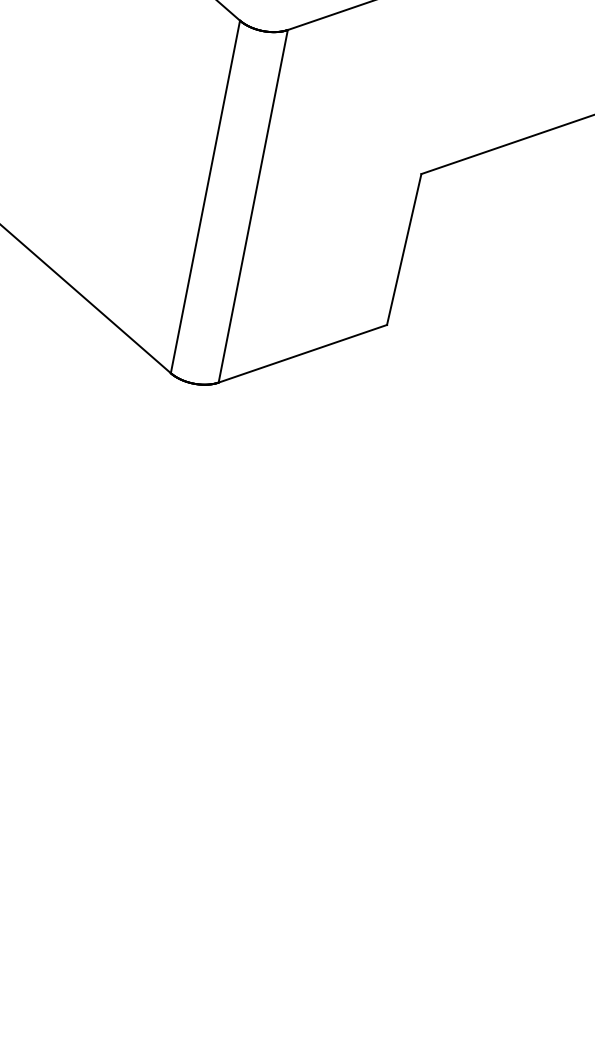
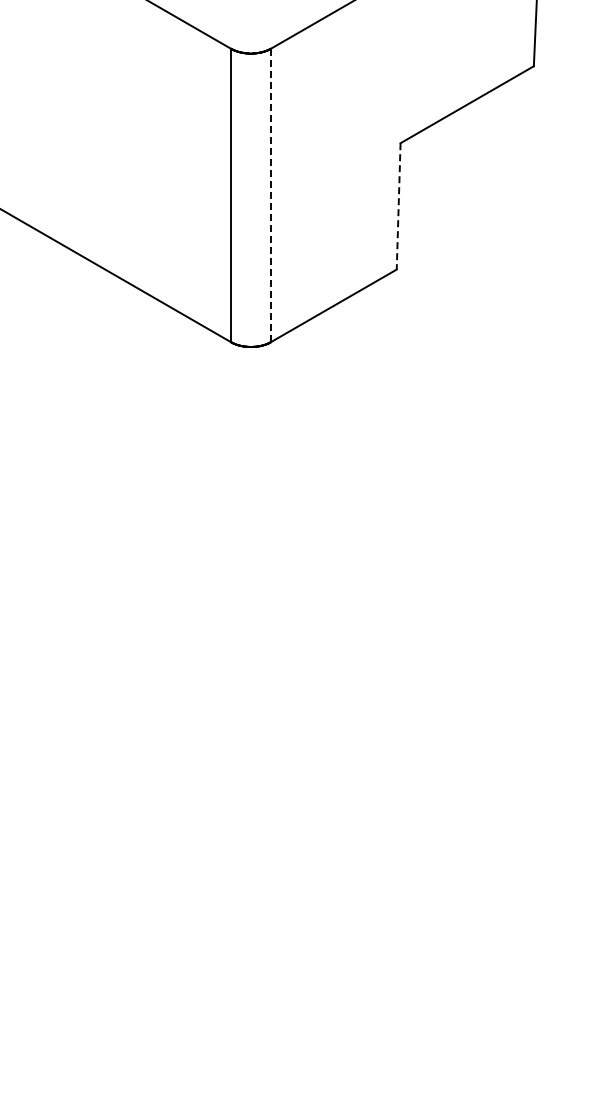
line: (252, 206) -> (270, 195), solid -> dashed
line: (404, 249) -> (398, 206), solid -> dashed

